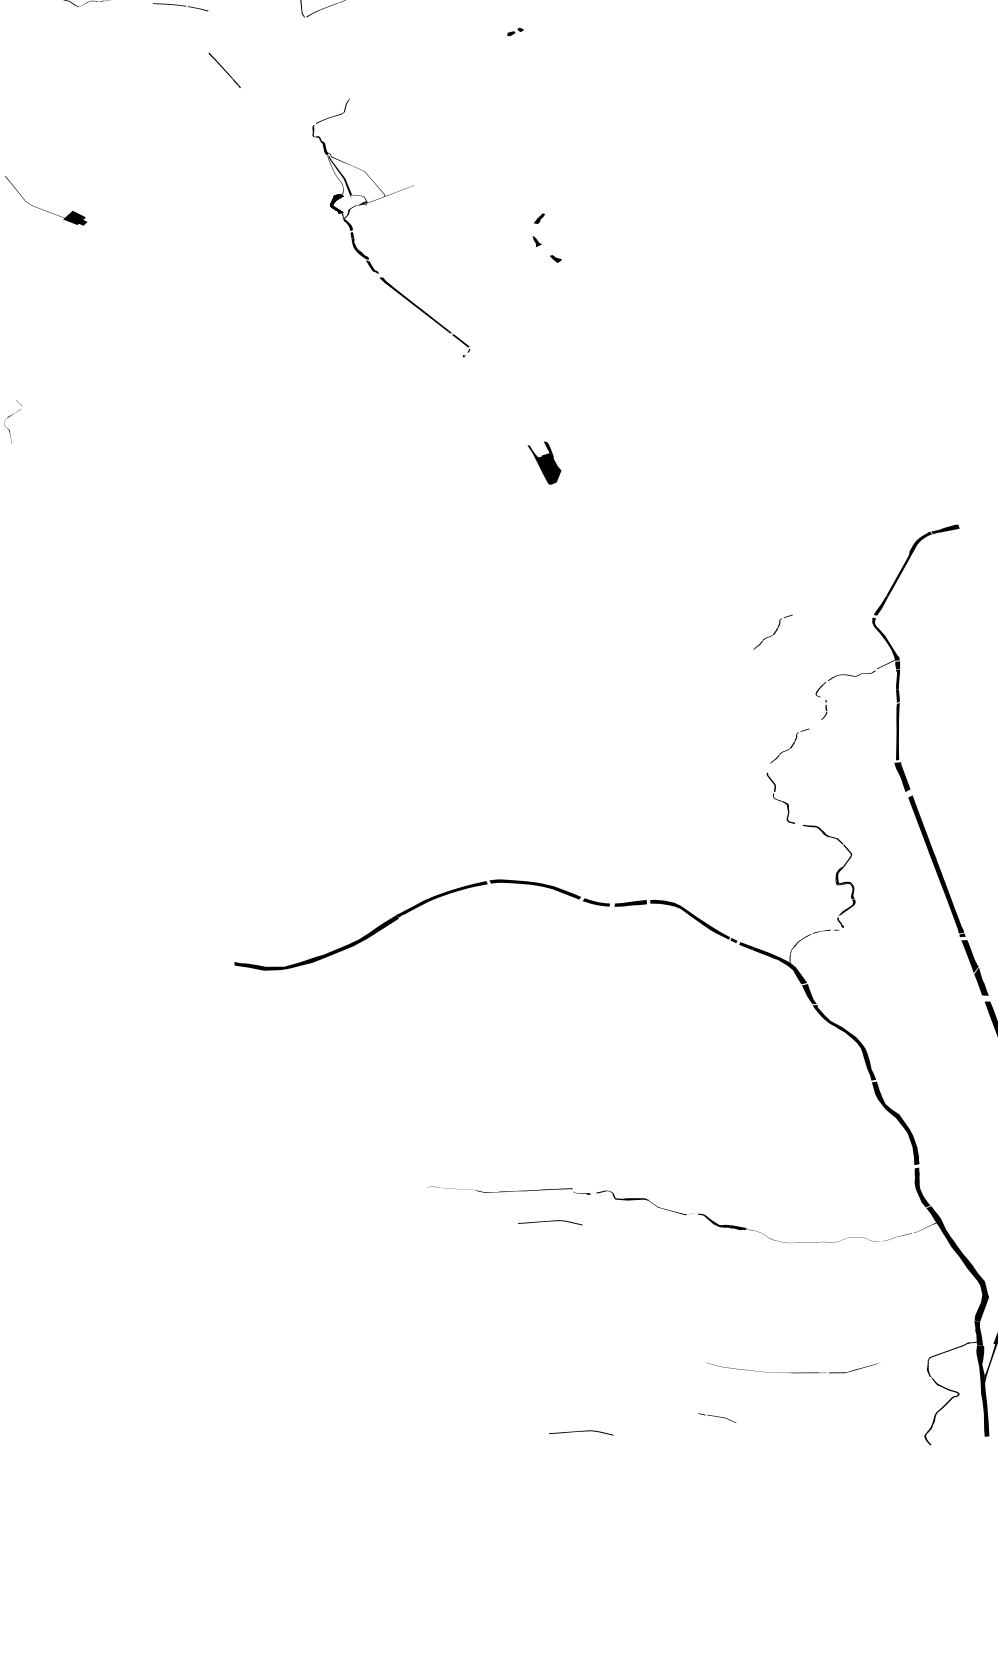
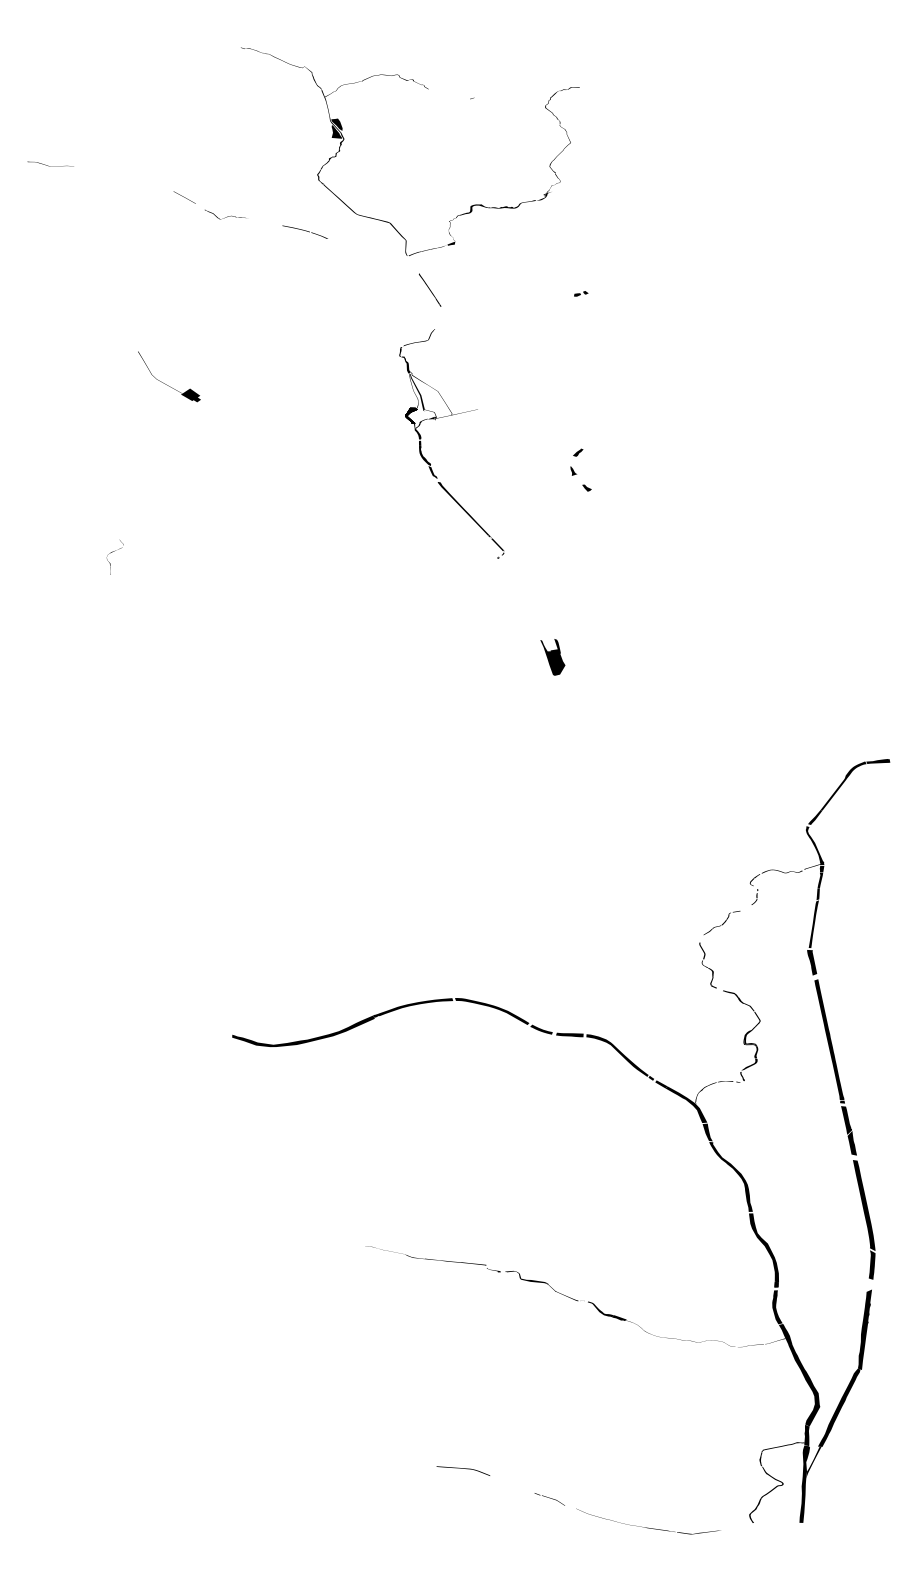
line: (225, 69) -> (430, 289), moved
part: (772, 631) -> (721, 825), removed
part: (550, 1223) -> (463, 1291), removed
part: (793, 1365) -> (648, 1521), moved
part: (716, 1418) -> (549, 1499), moved

